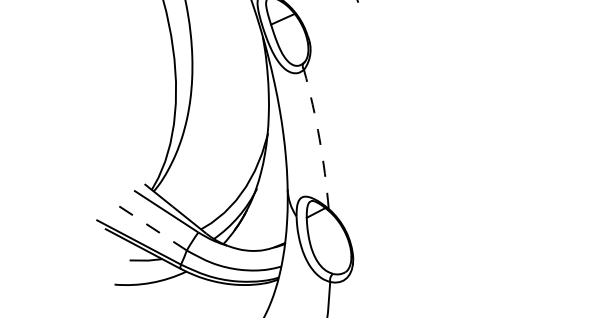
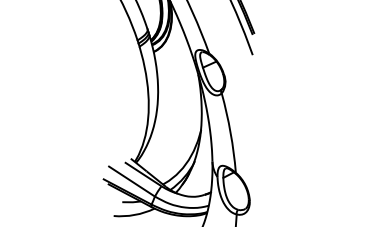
arc: (319, 138) -> (230, 132), dashed -> solid
line: (145, 224) -> (131, 181), dashed -> solid

